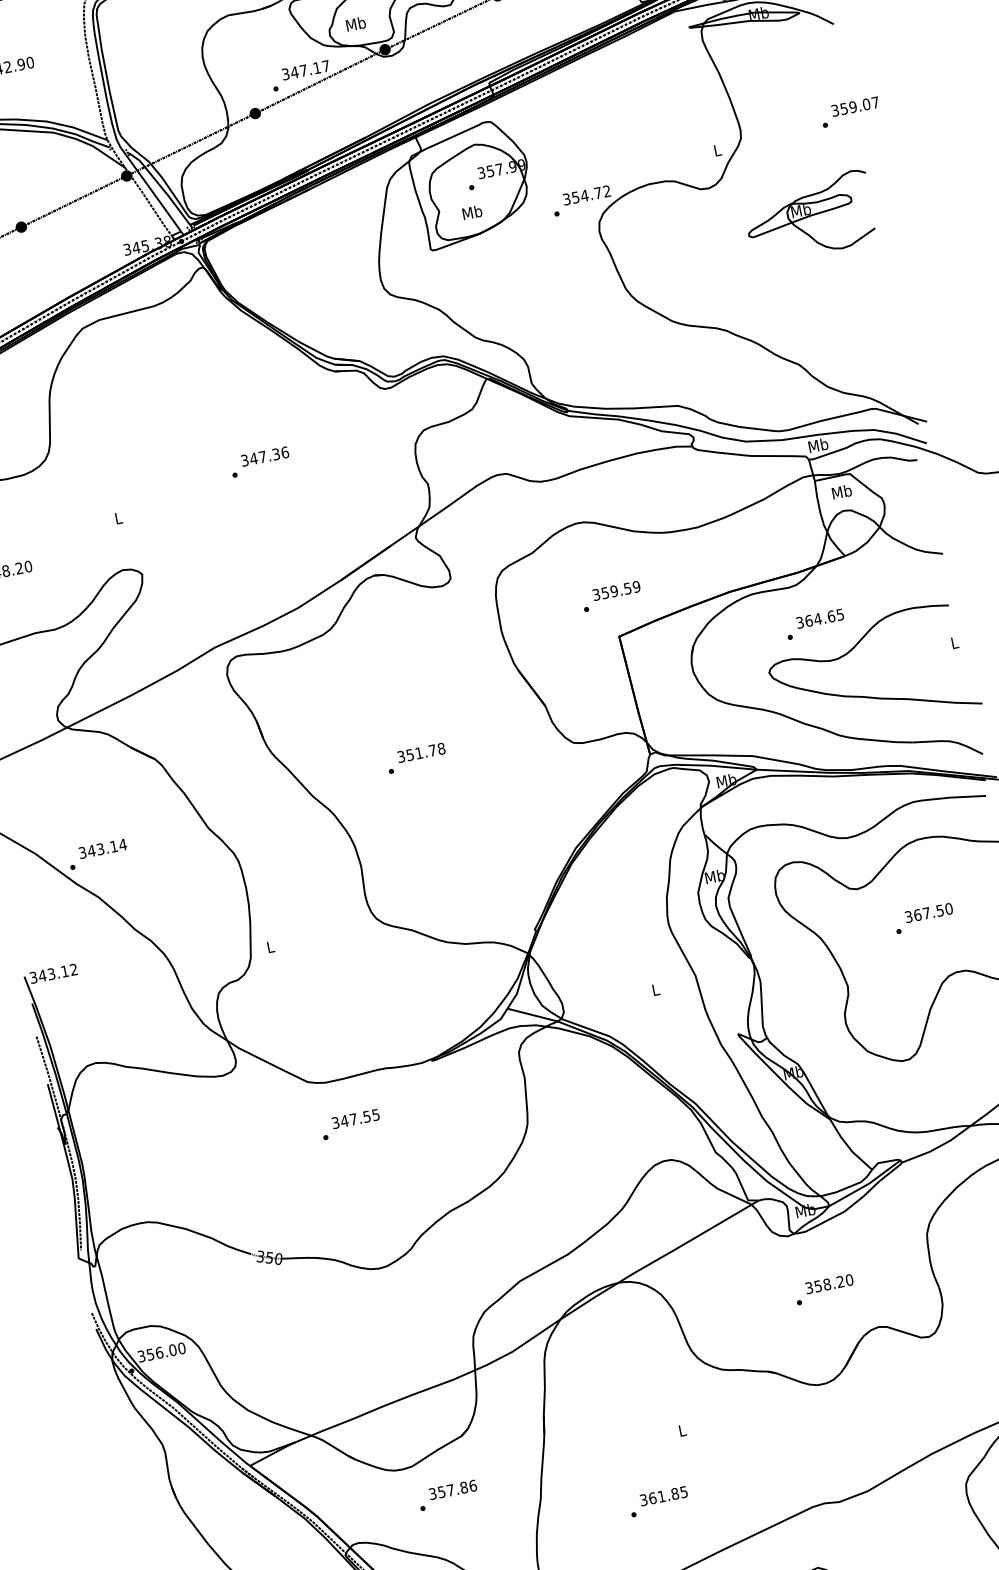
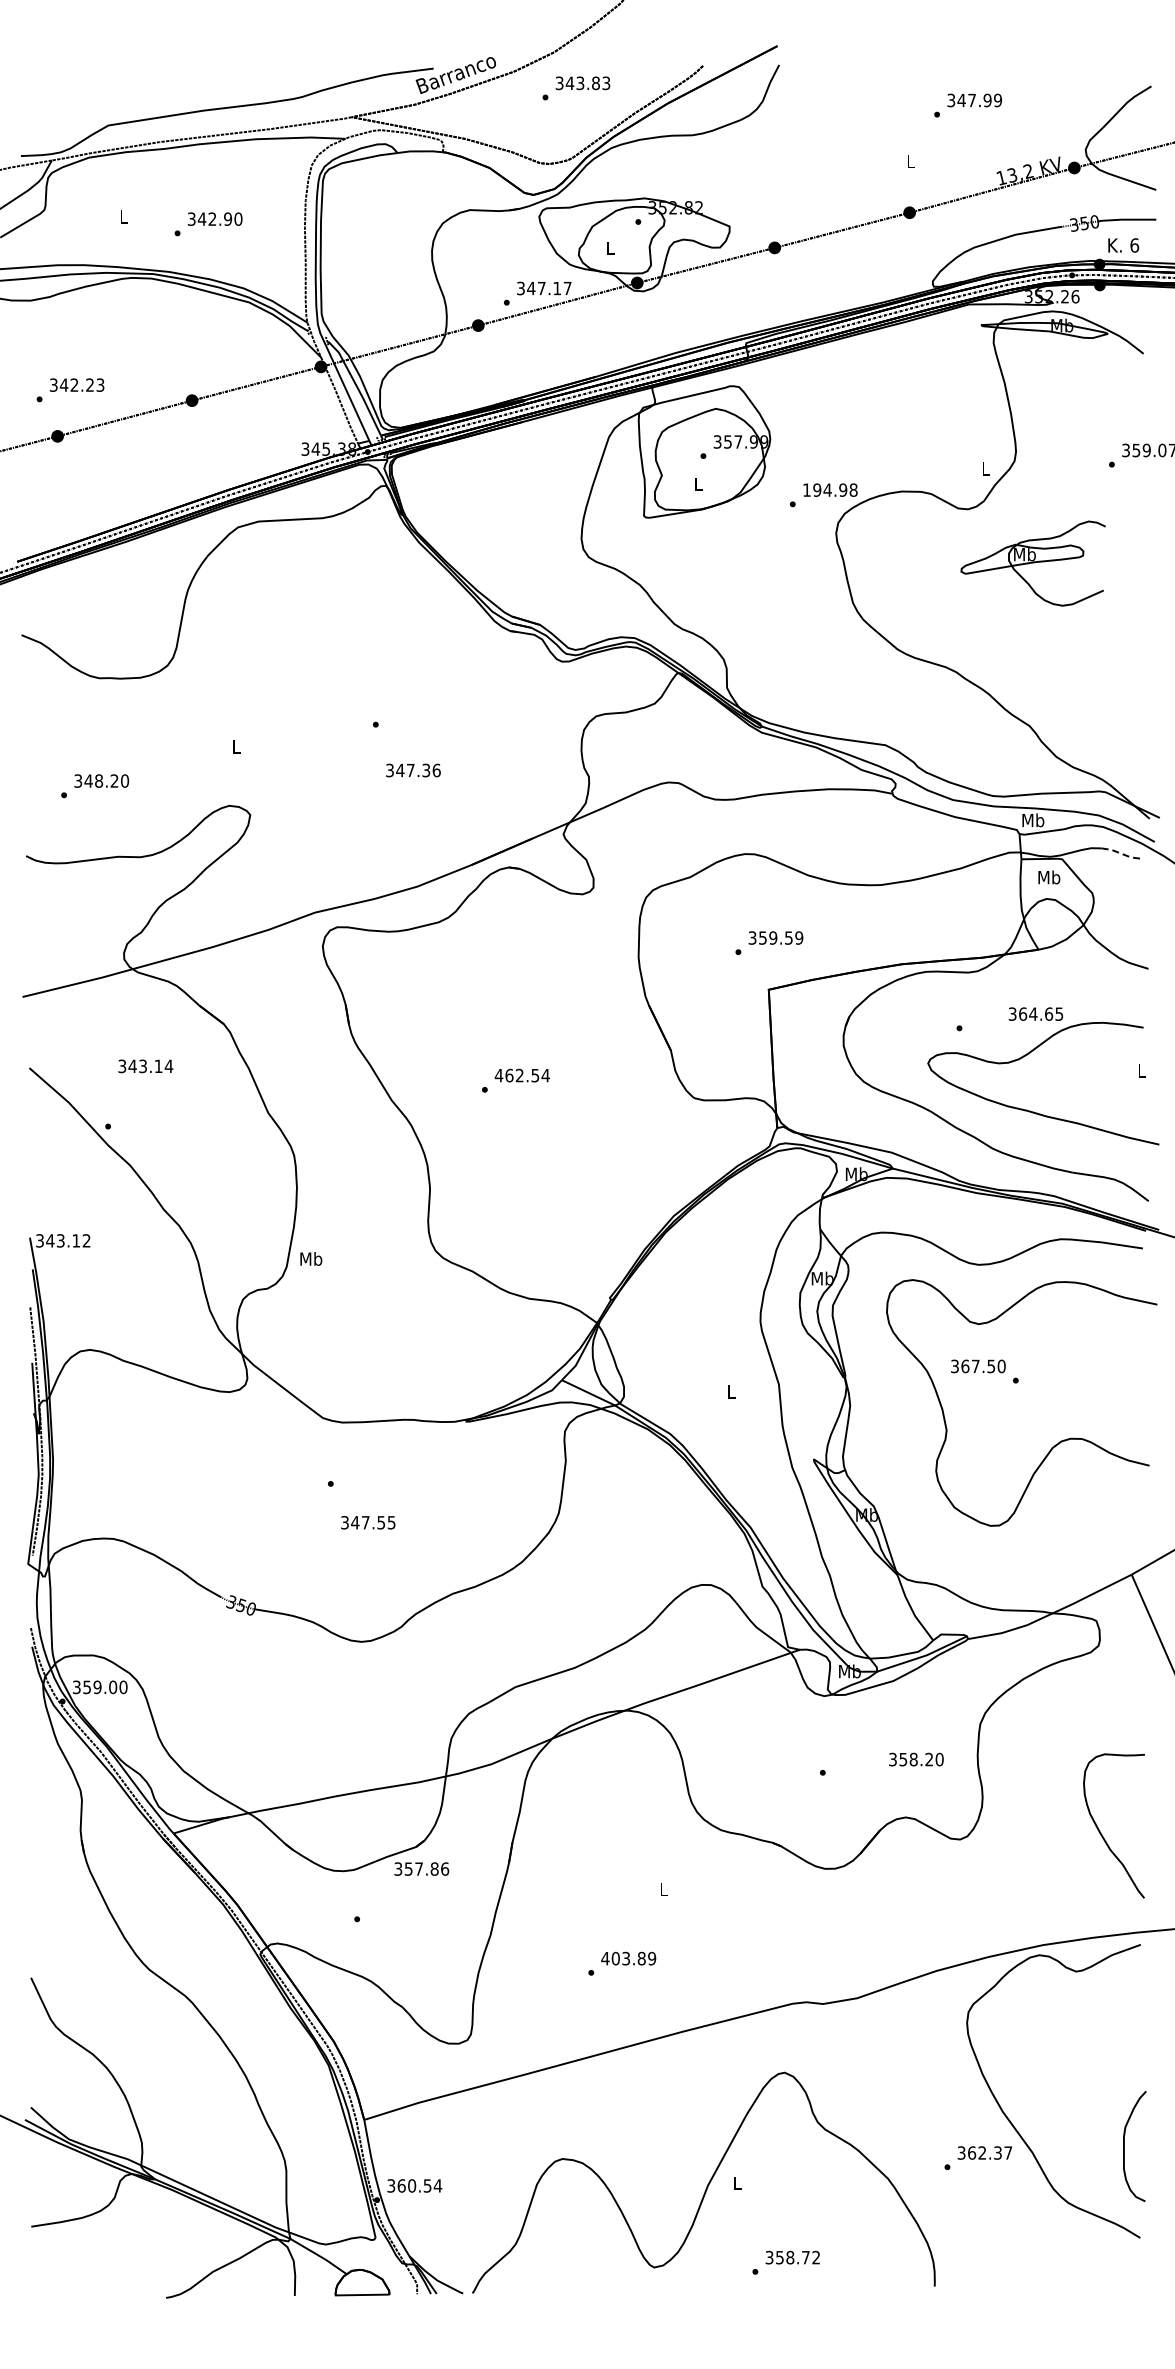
text: (355, 23) -> (610, 247), Mb -> L
text: (587, 194) -> (830, 489), 354.72 -> 194.98
text: (472, 212) -> (698, 483), Mb -> L
part: (809, 217) -> (1032, 563), moved
text: (265, 456) -> (413, 770), moved
line: (899, 459) -> (1120, 853), solid -> dashed
text: (819, 618) -> (1035, 1013), moved
text: (421, 752) -> (522, 1075), 351.78 -> 462.54
text: (102, 848) -> (145, 1066), moved
text: (929, 912) -> (978, 1366), moved
text: (270, 946) -> (311, 1258), L -> Mb
text: (355, 1118) -> (368, 1522), moved
text: (829, 1283) -> (916, 1759), moved
text: (159, 1353) -> (97, 1687), 356.00 -> 359.00
text: (452, 1489) -> (421, 1868), moved
text: (663, 1496) -> (628, 1958), 361.85 -> 403.89

